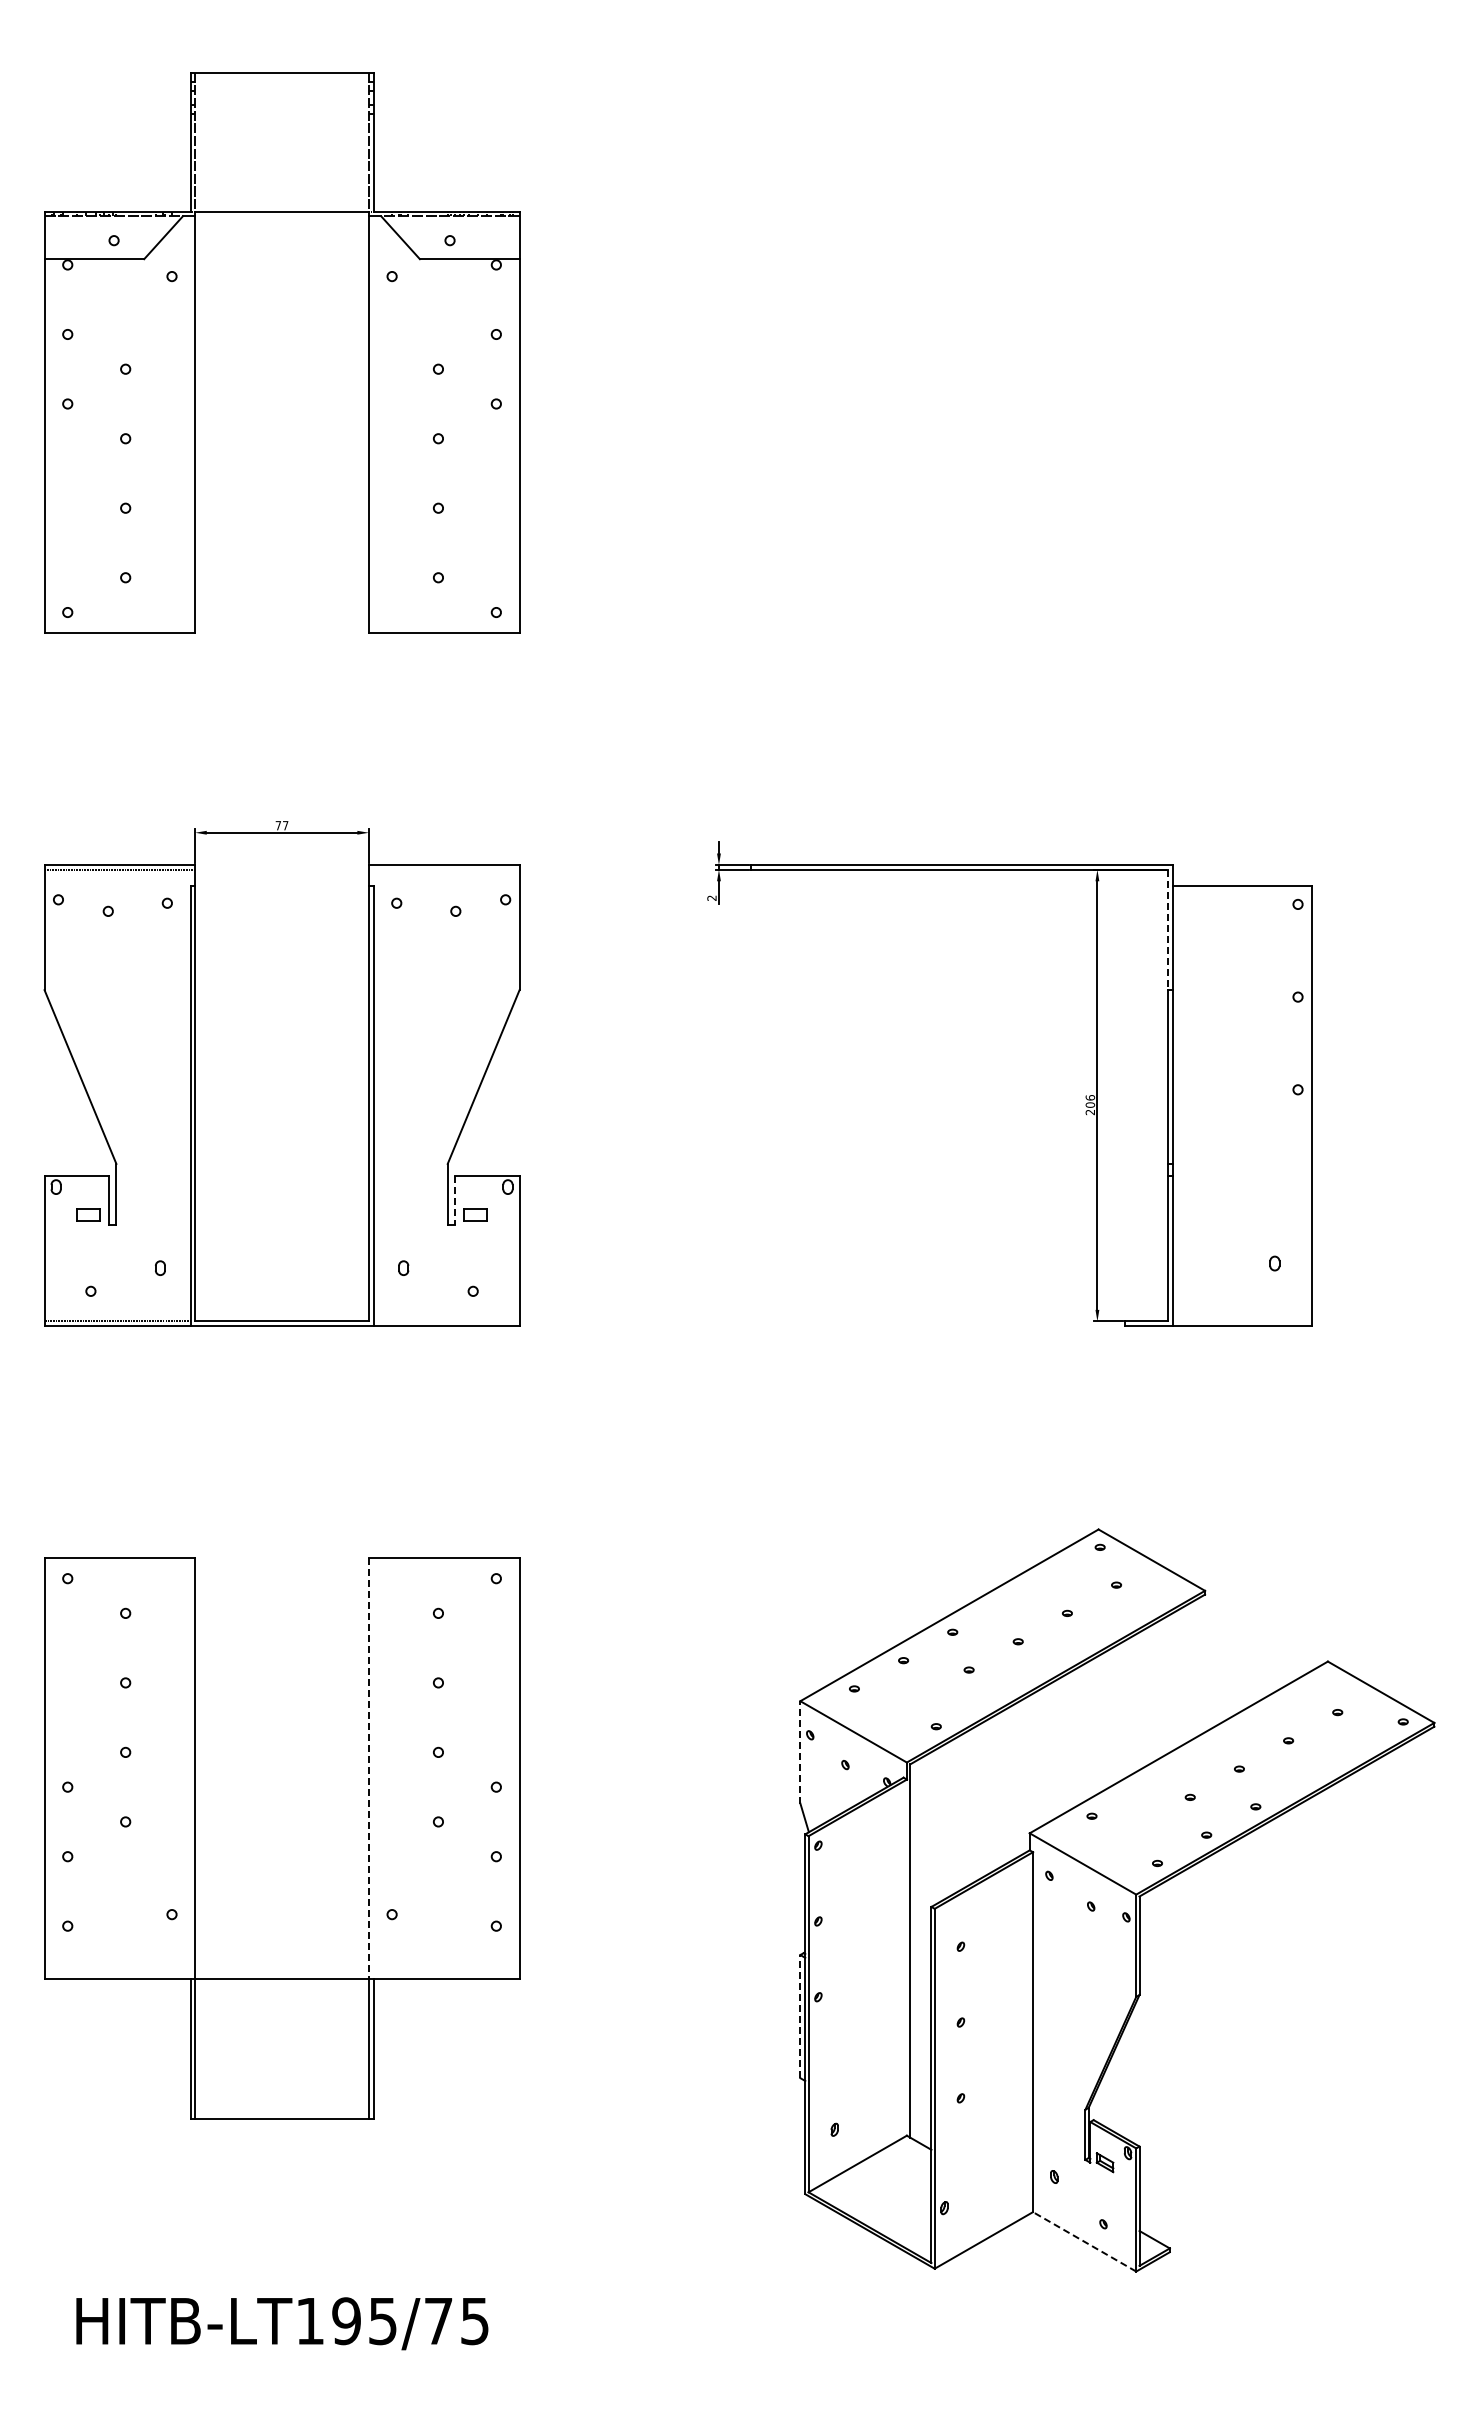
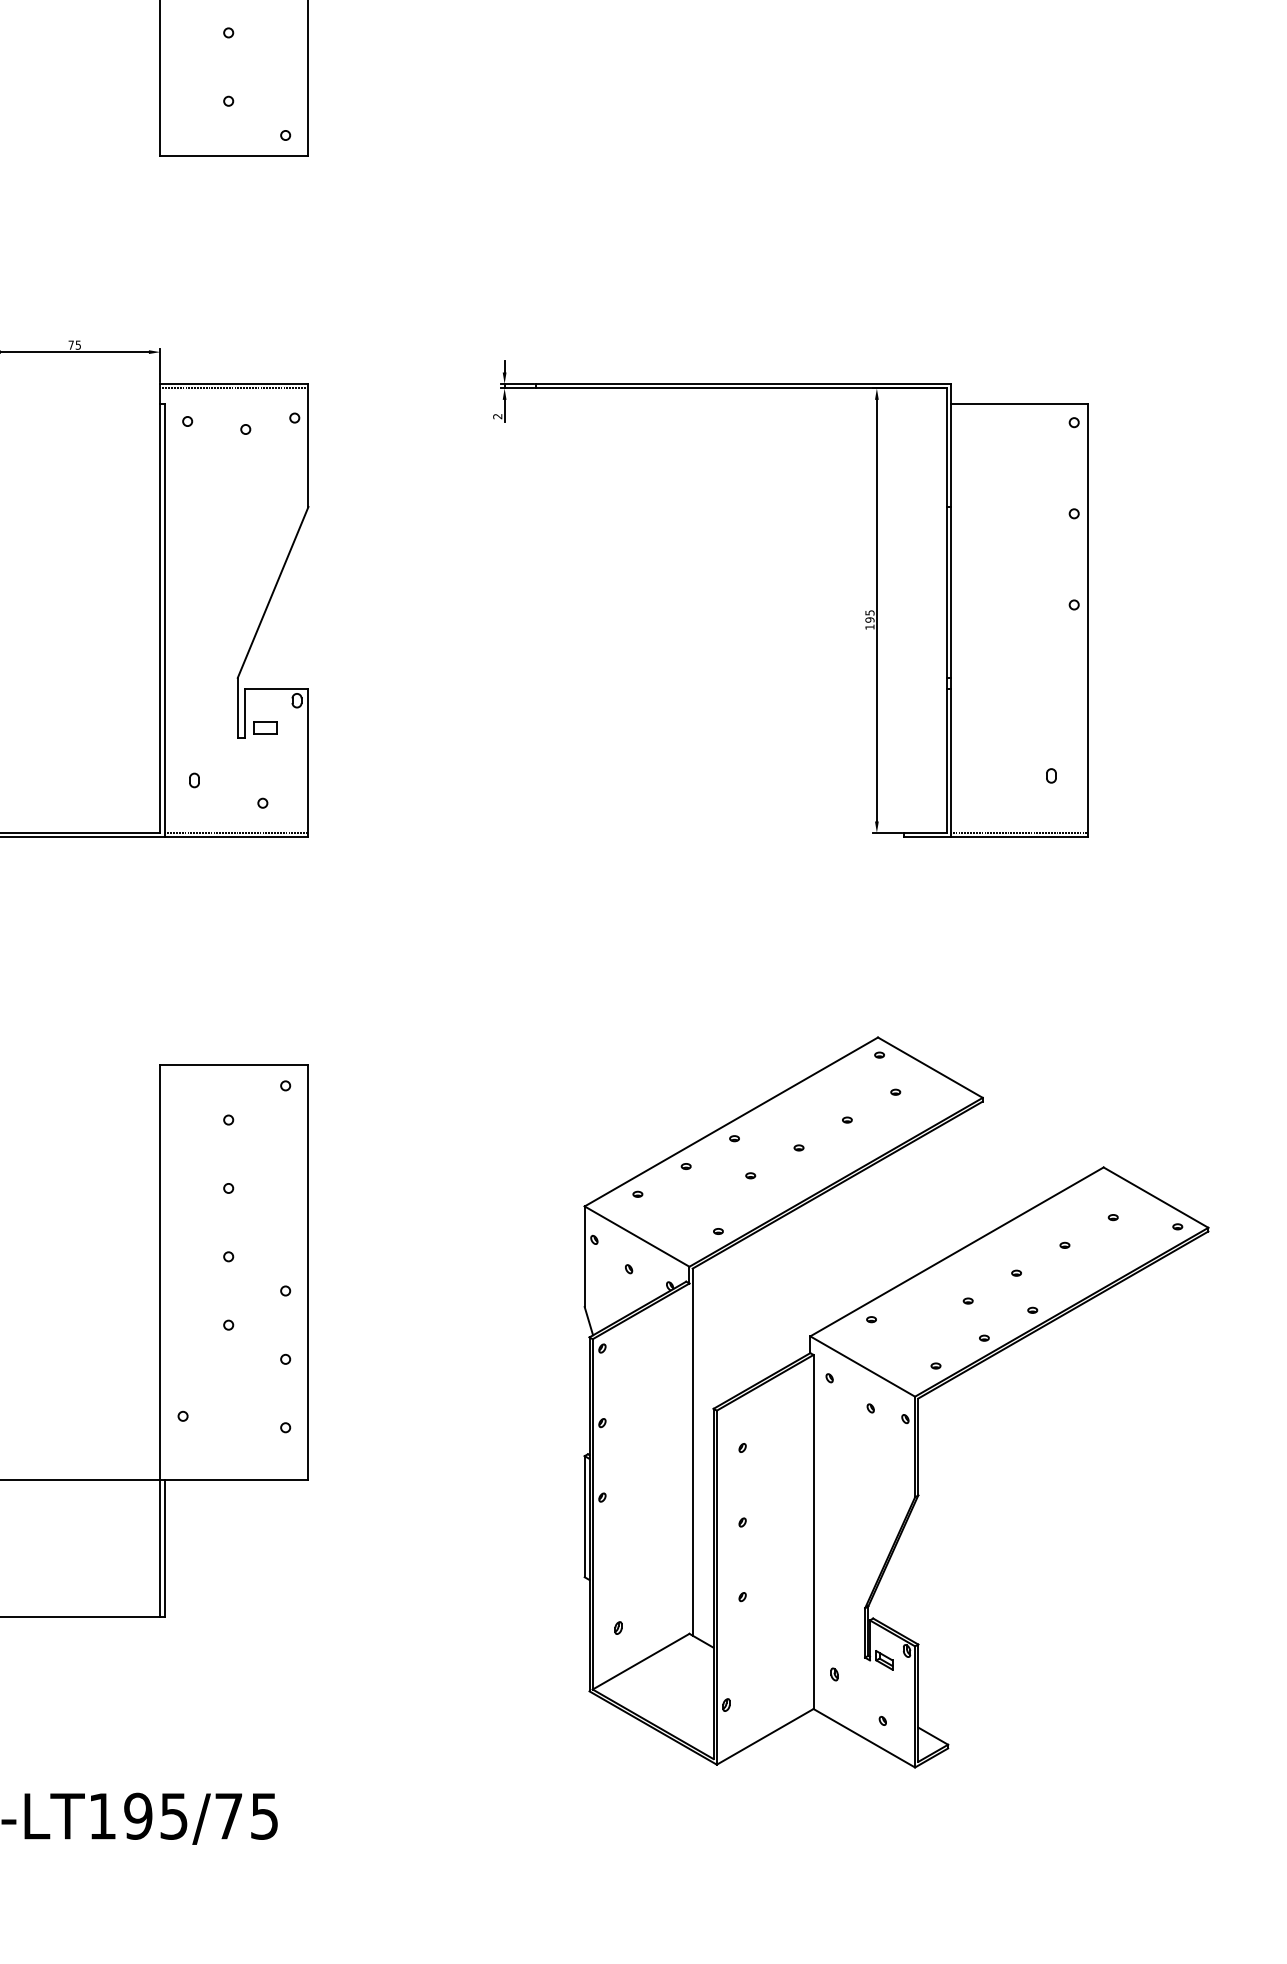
text: (285, 825) -> (78, 344), 77 -> 75
line: (443, 869) -> (233, 388), added
line: (1168, 930) -> (946, 448), dashed -> solid
text: (1090, 1105) -> (870, 620), 206 -> 195
line: (454, 1200) -> (244, 713), dashed -> solid
line: (446, 1321) -> (236, 832), added
line: (1241, 1321) -> (1018, 832), added
line: (800, 1751) -> (584, 1255), dashed -> solid
line: (368, 1768) -> (159, 1272), dashed -> solid
line: (800, 2016) -> (584, 1516), dashed -> solid
line: (1084, 2241) -> (864, 1737), dashed -> solid

